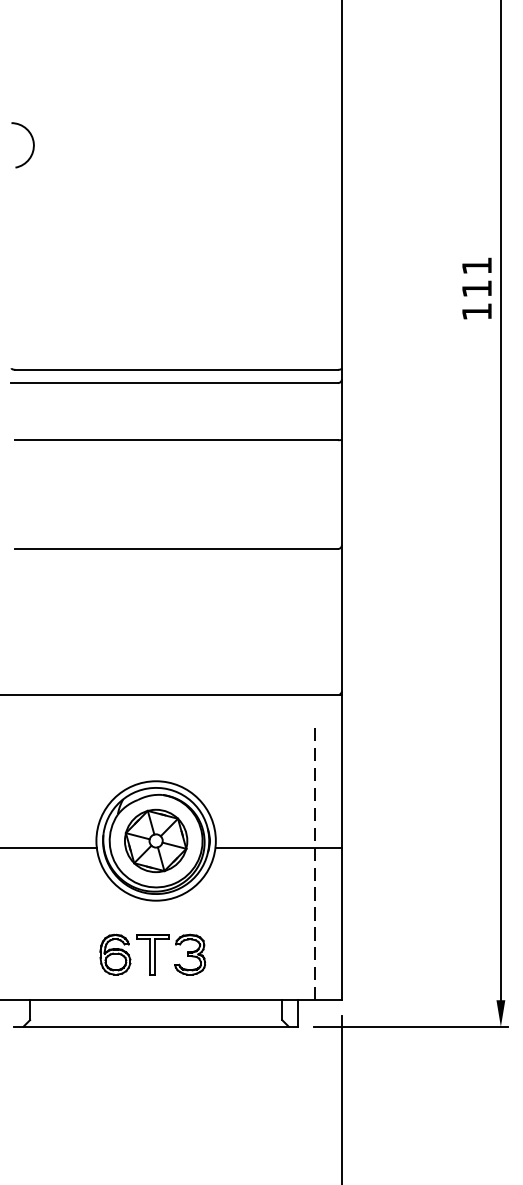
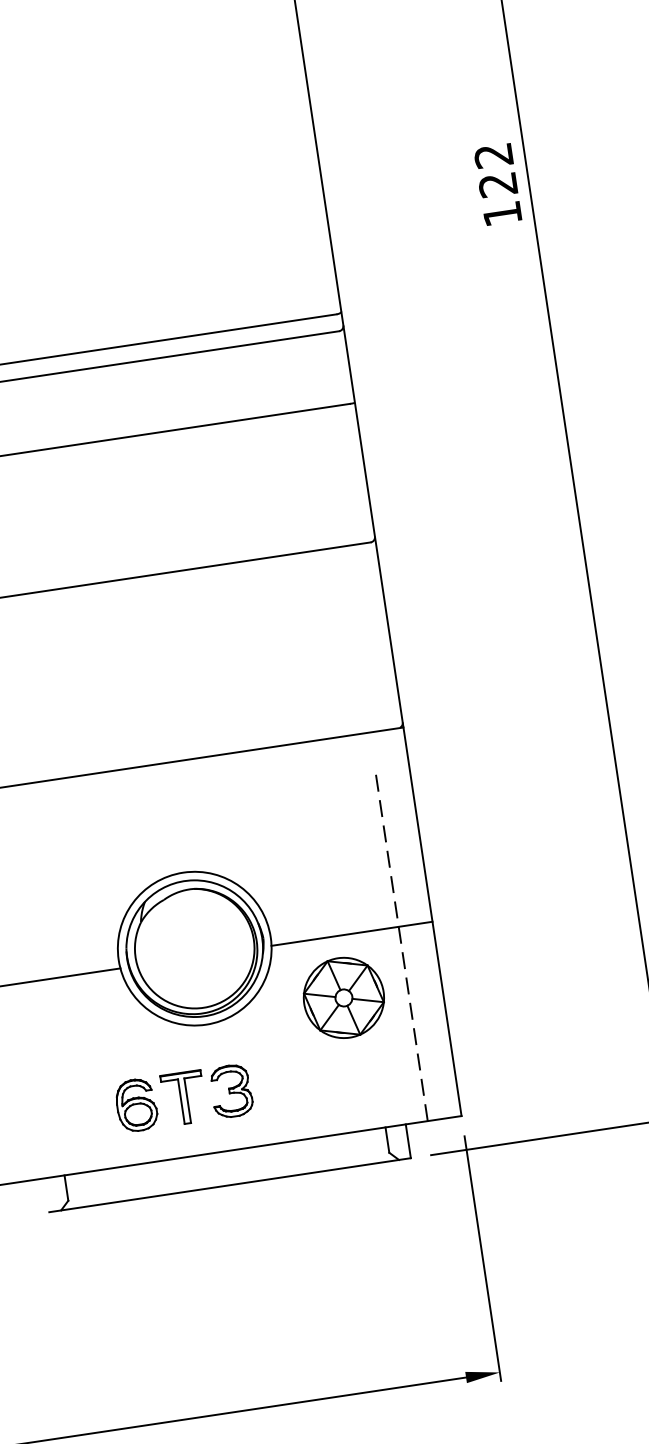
text: (476, 277) -> (495, 170), 111 -> 122
part: (156, 840) -> (344, 997), moved
part: (152, 954) -> (183, 1098), moved

